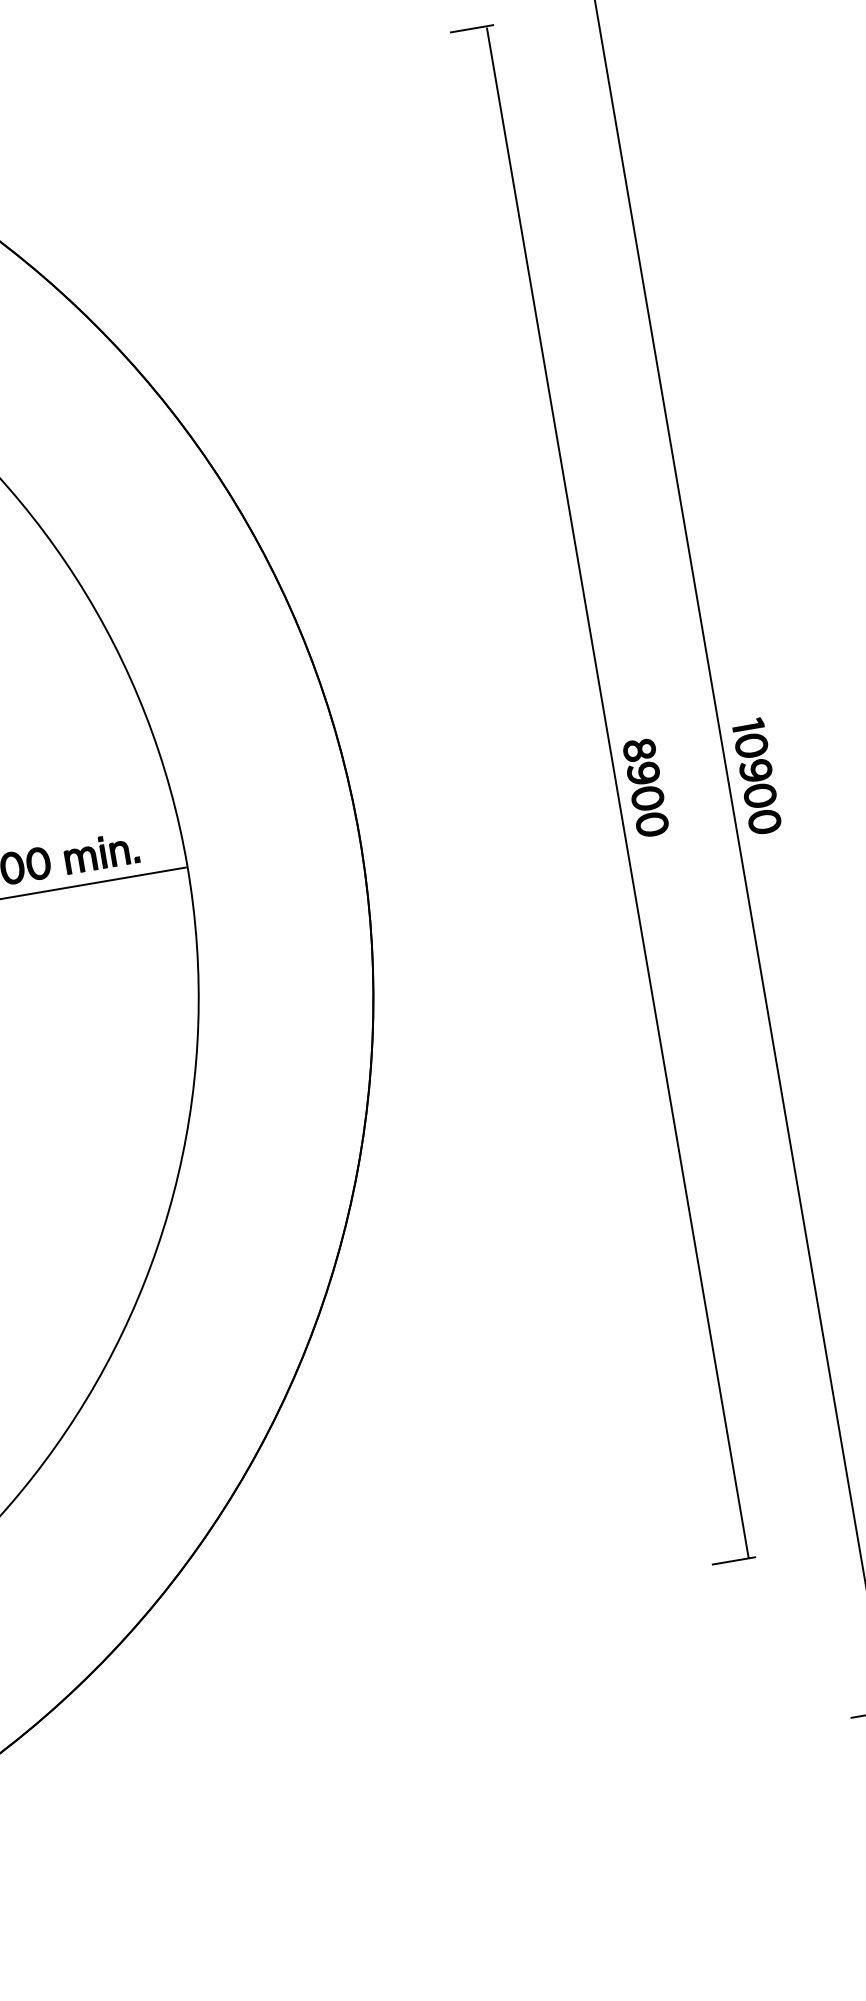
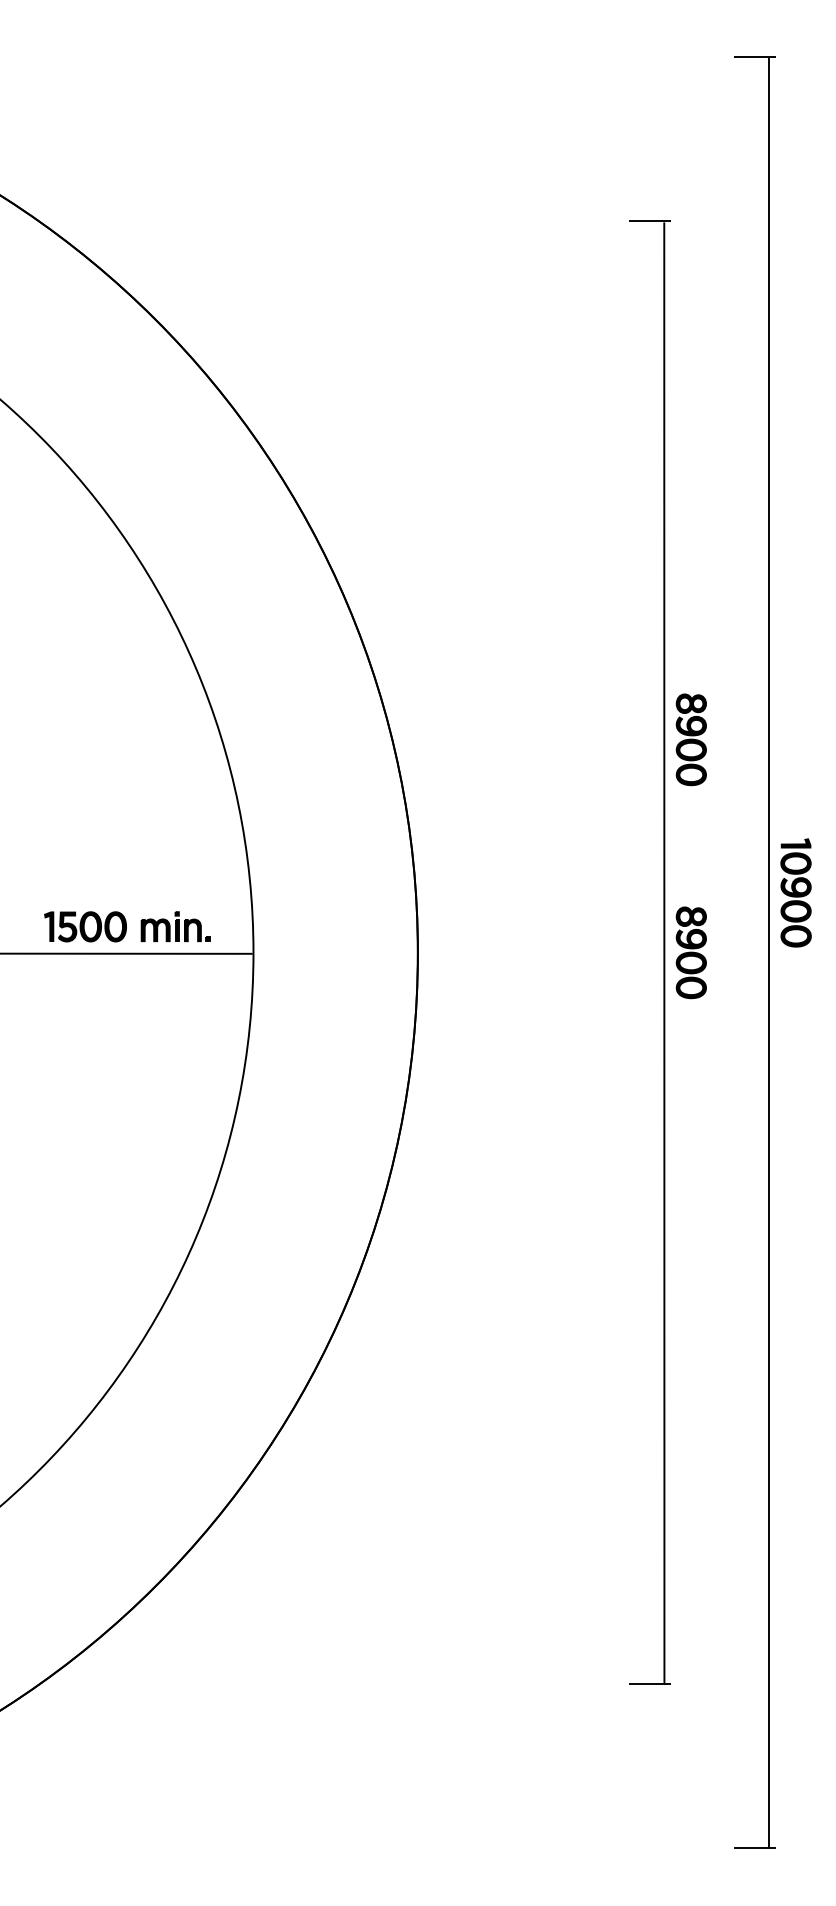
part: (606, 564) -> (690, 739), added
part: (756, 776) -> (795, 892), moved

